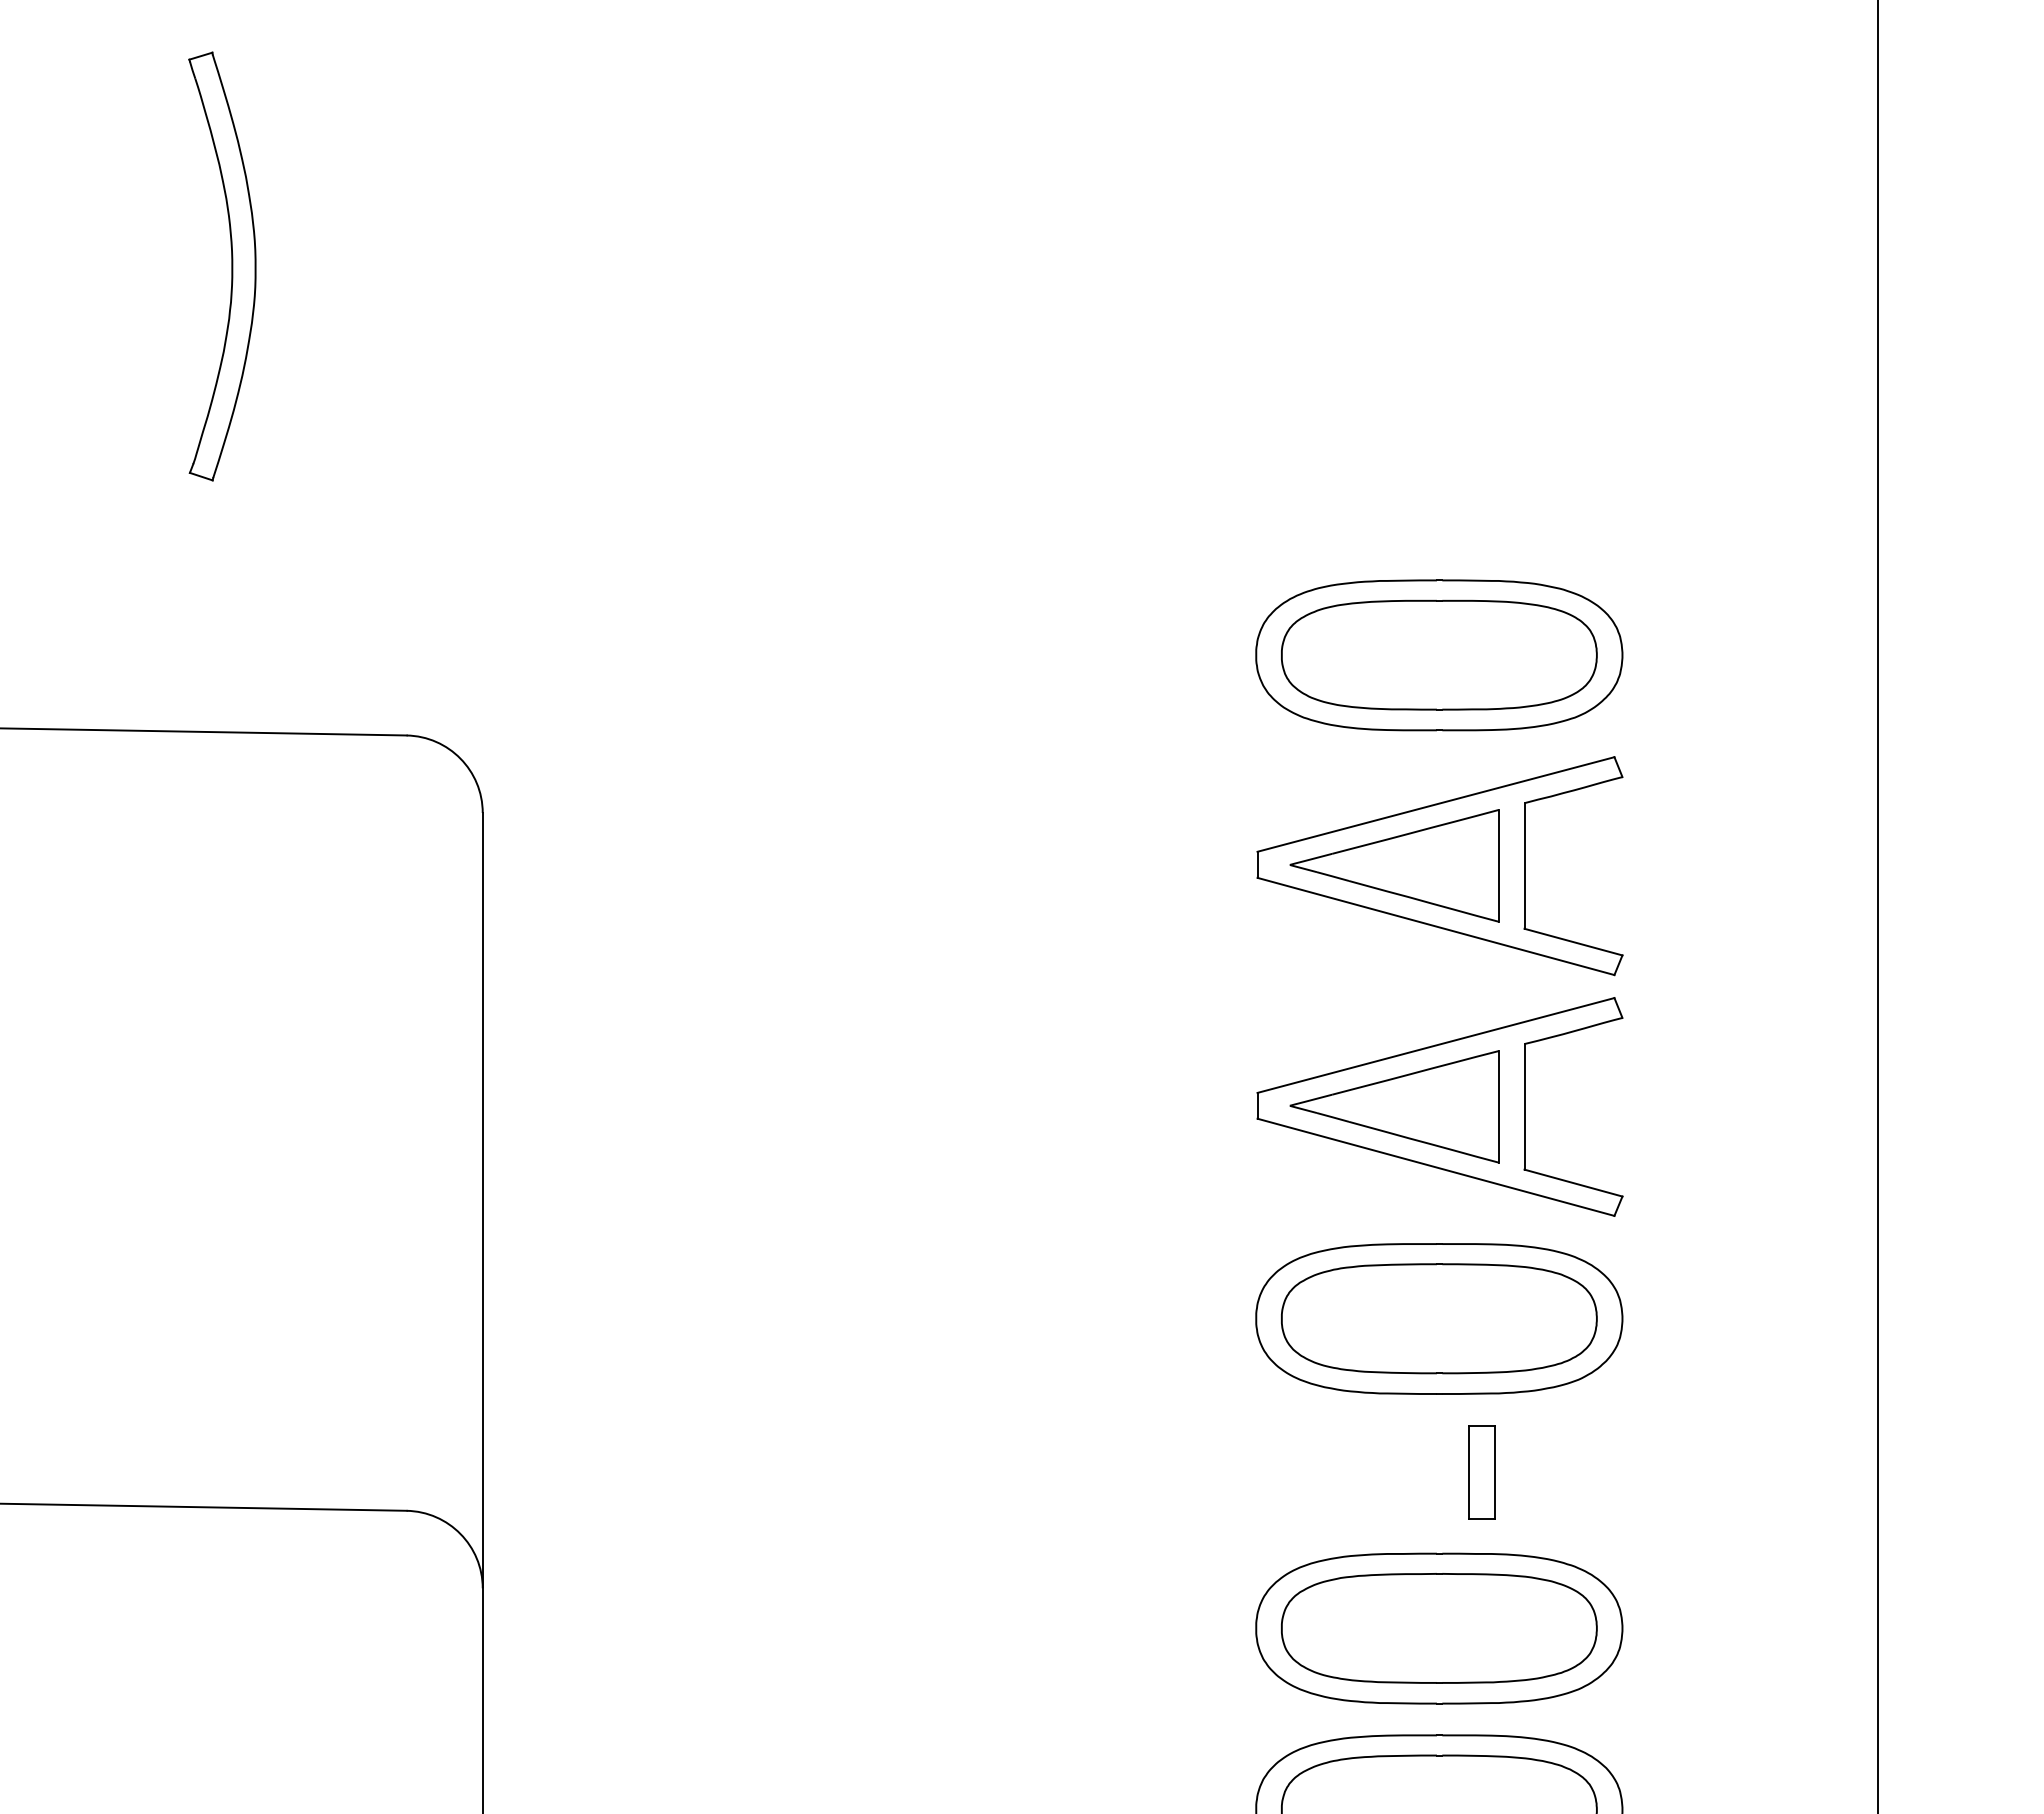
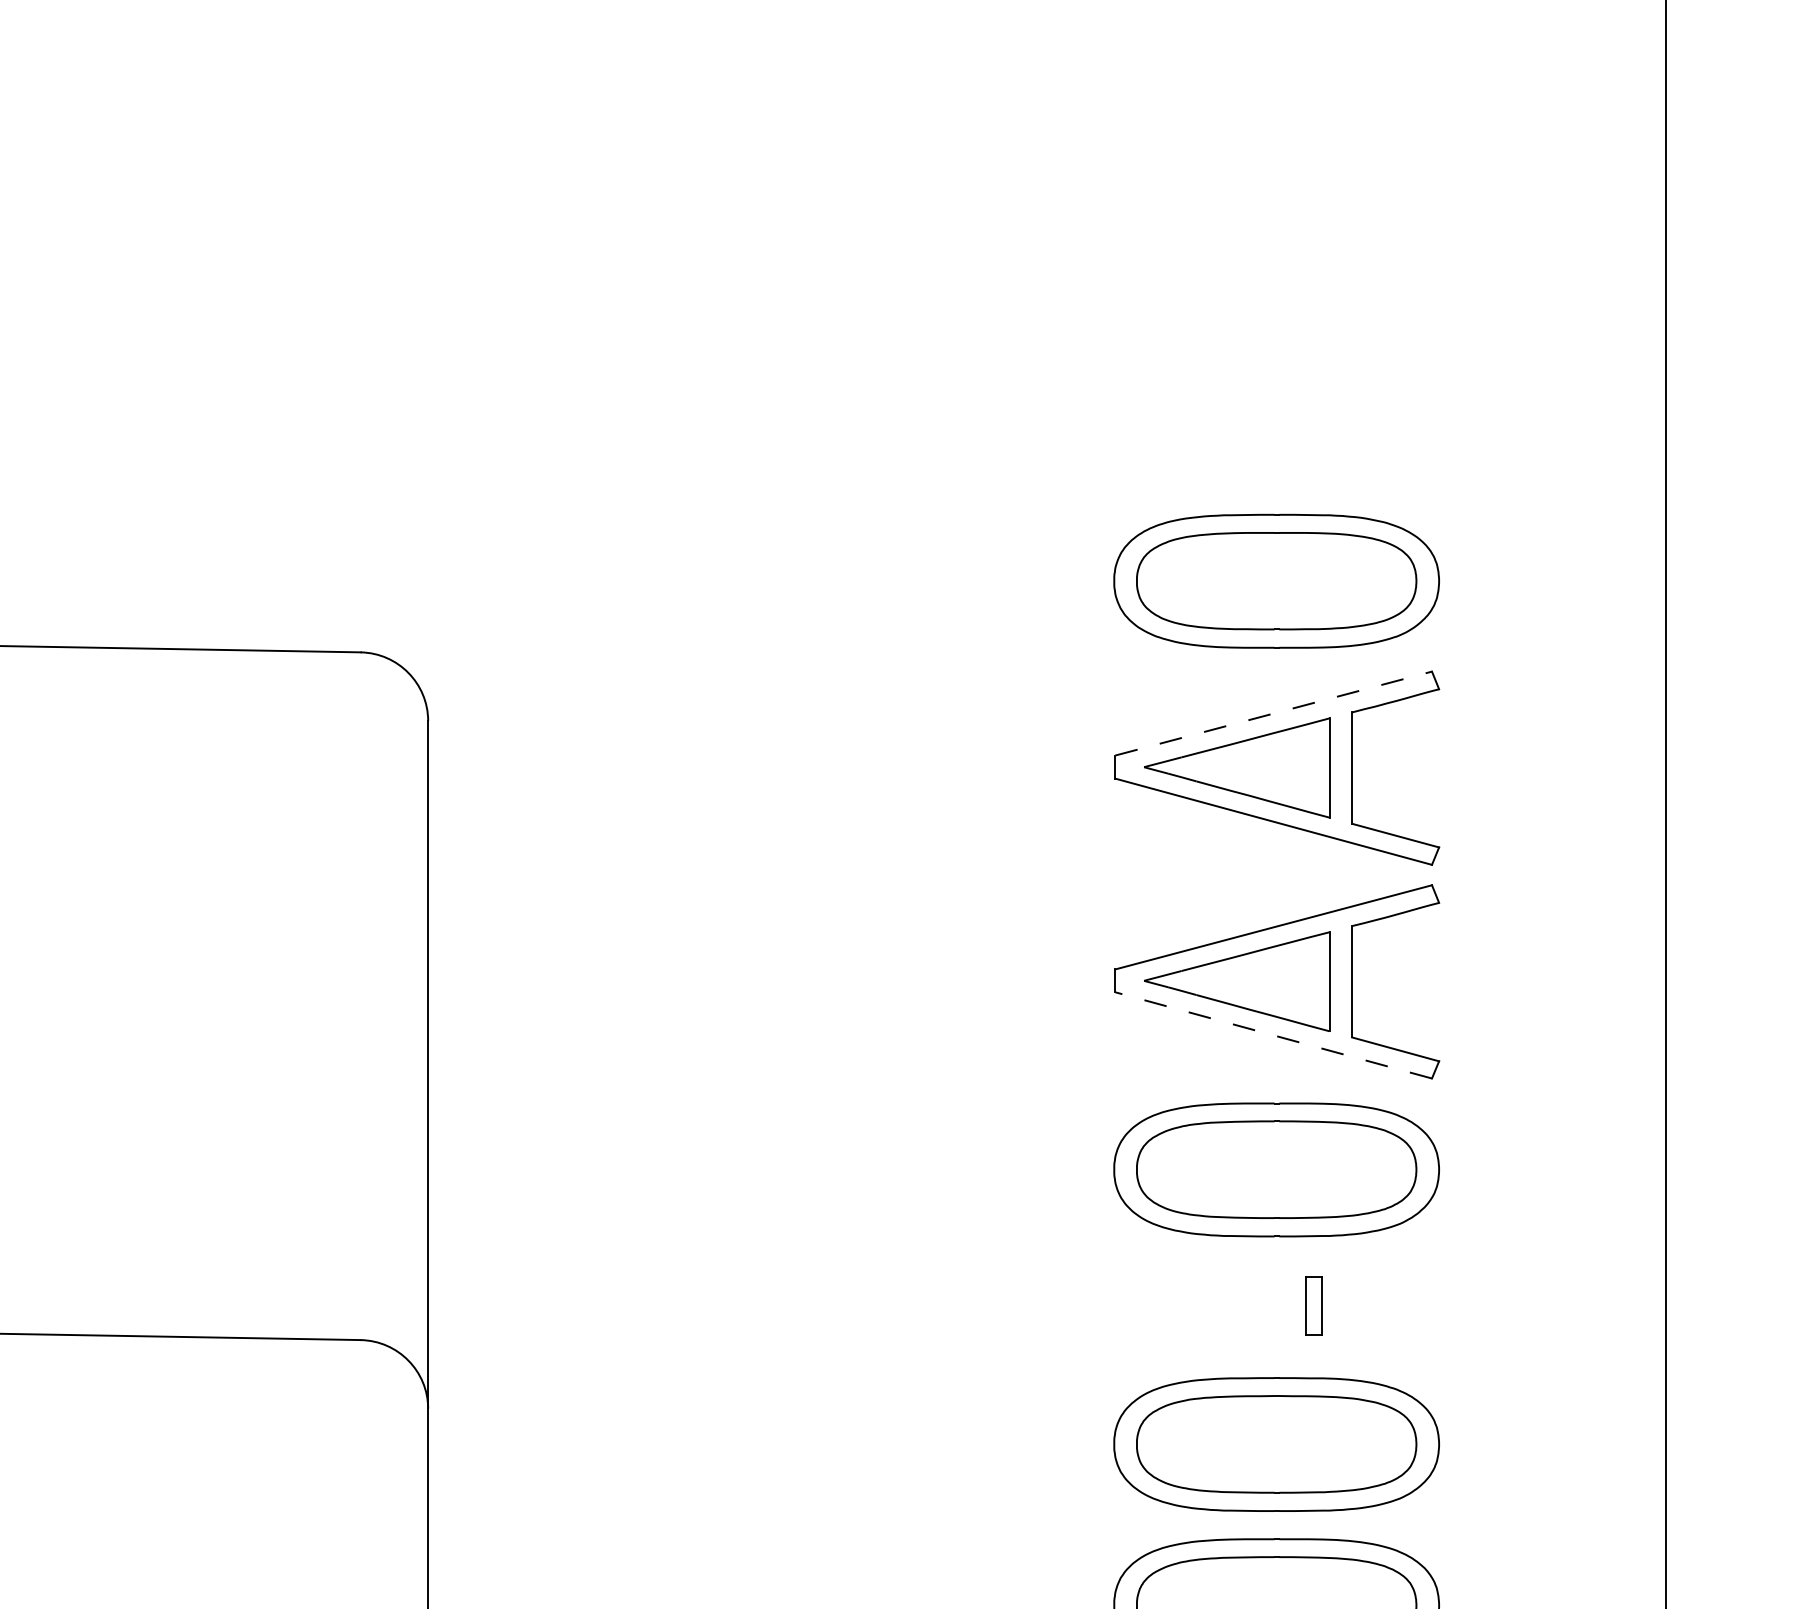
part: (231, 266) -> (205, 236), removed
line: (1436, 804) -> (1274, 713), solid -> dashed
line: (1436, 1167) -> (1274, 1035), solid -> dashed
part: (1481, 1472) -> (1314, 1306), size x0.7

